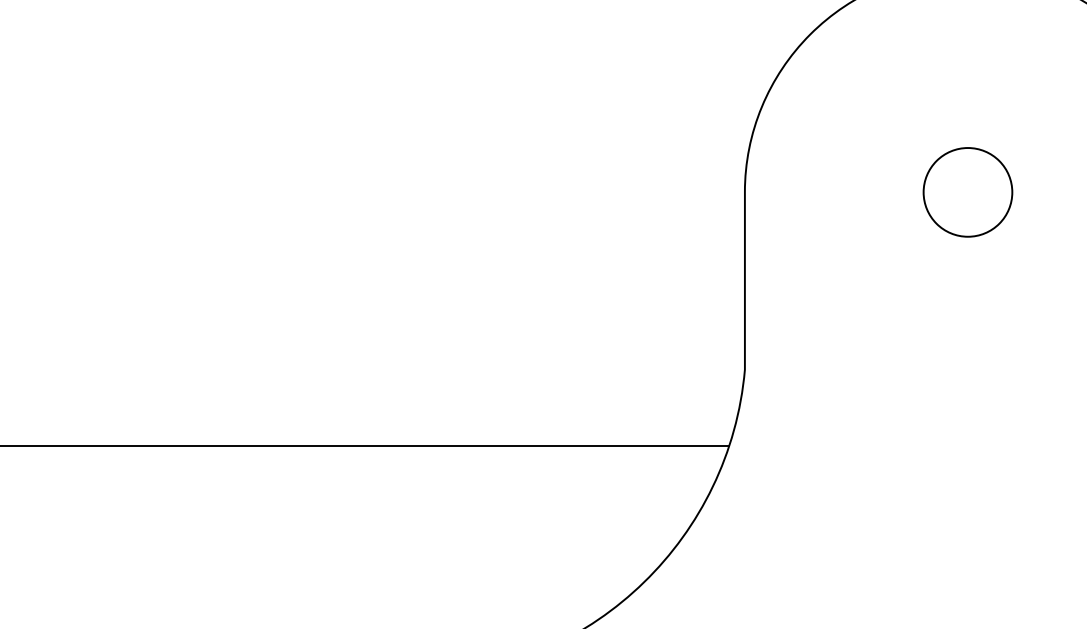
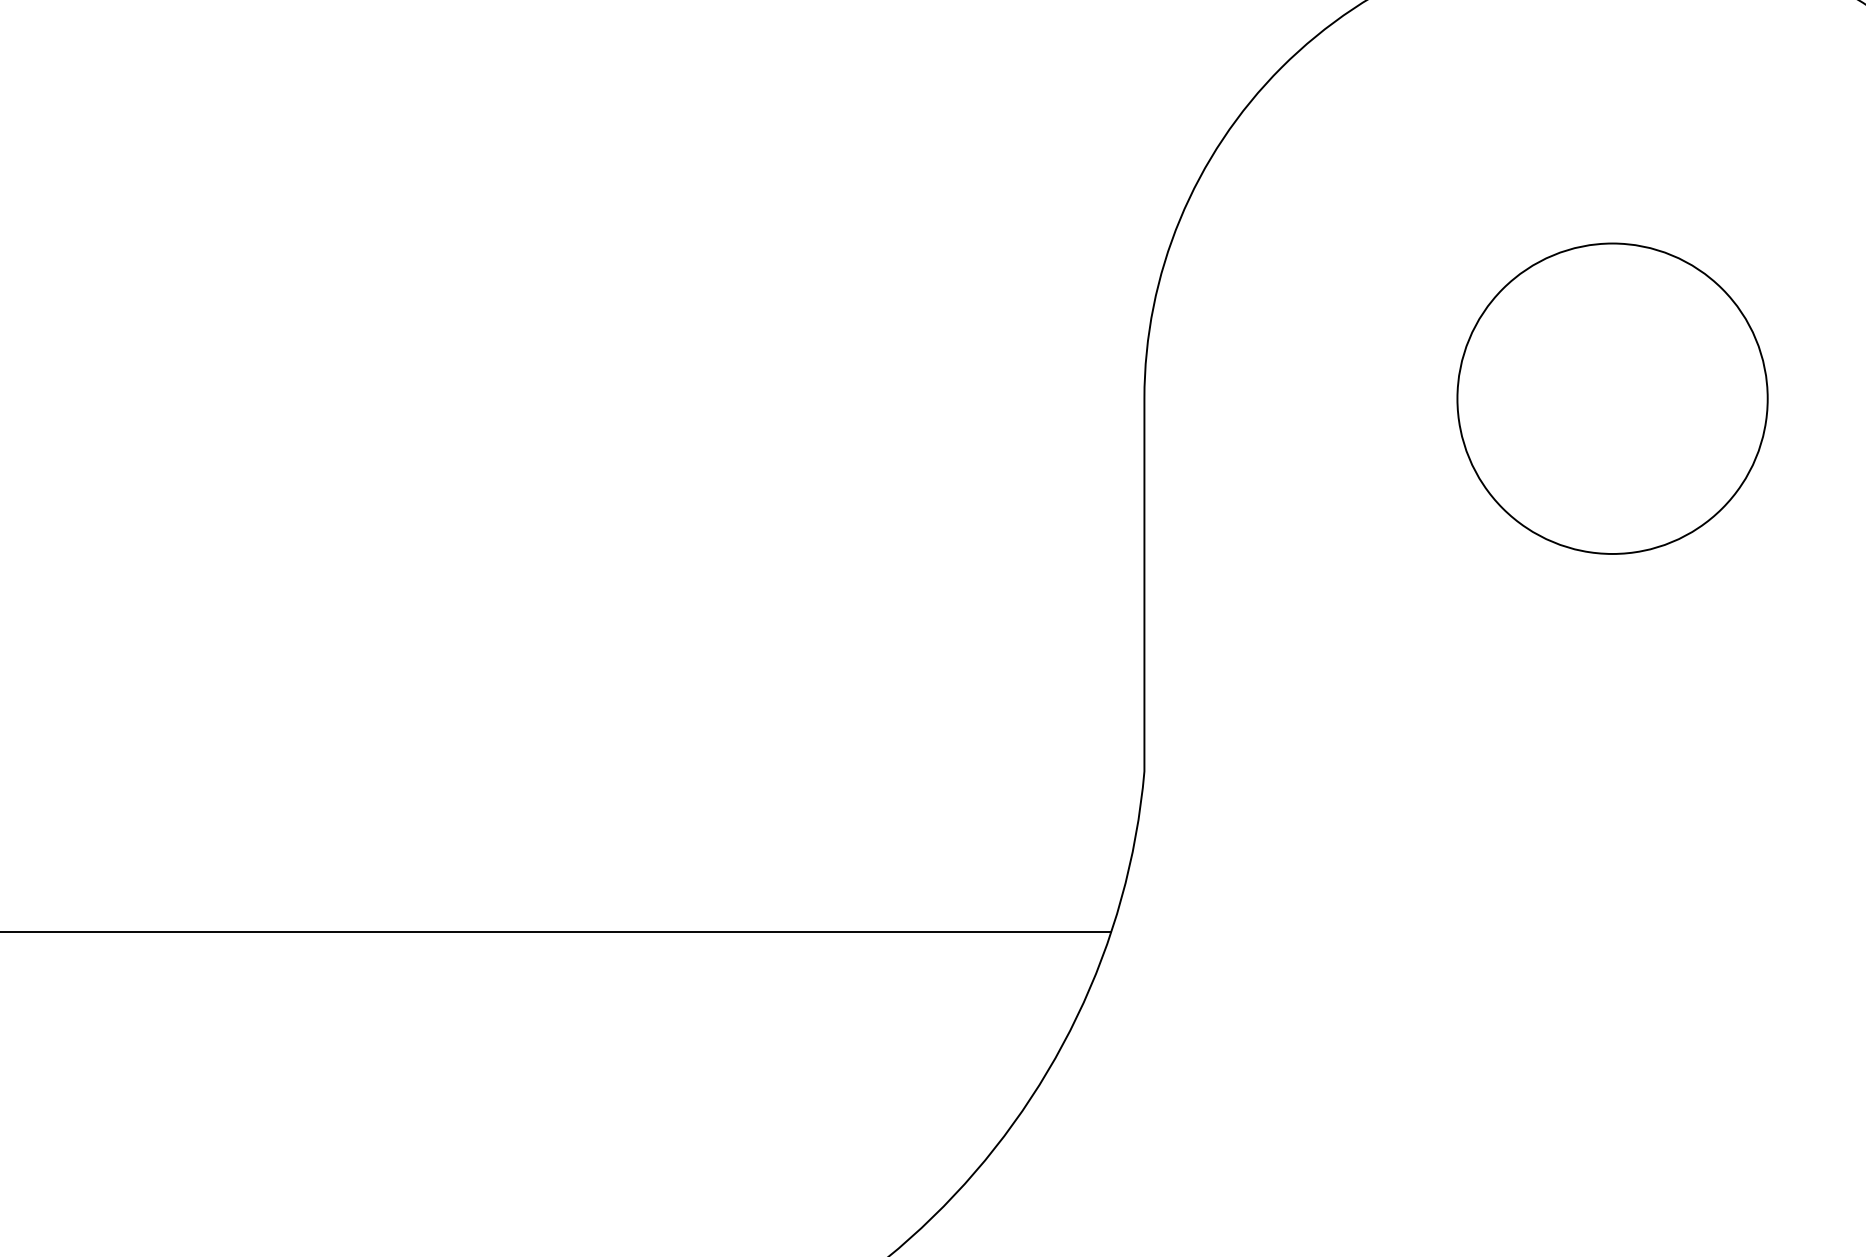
part: (967, 192) -> (1611, 399), size x1.67

